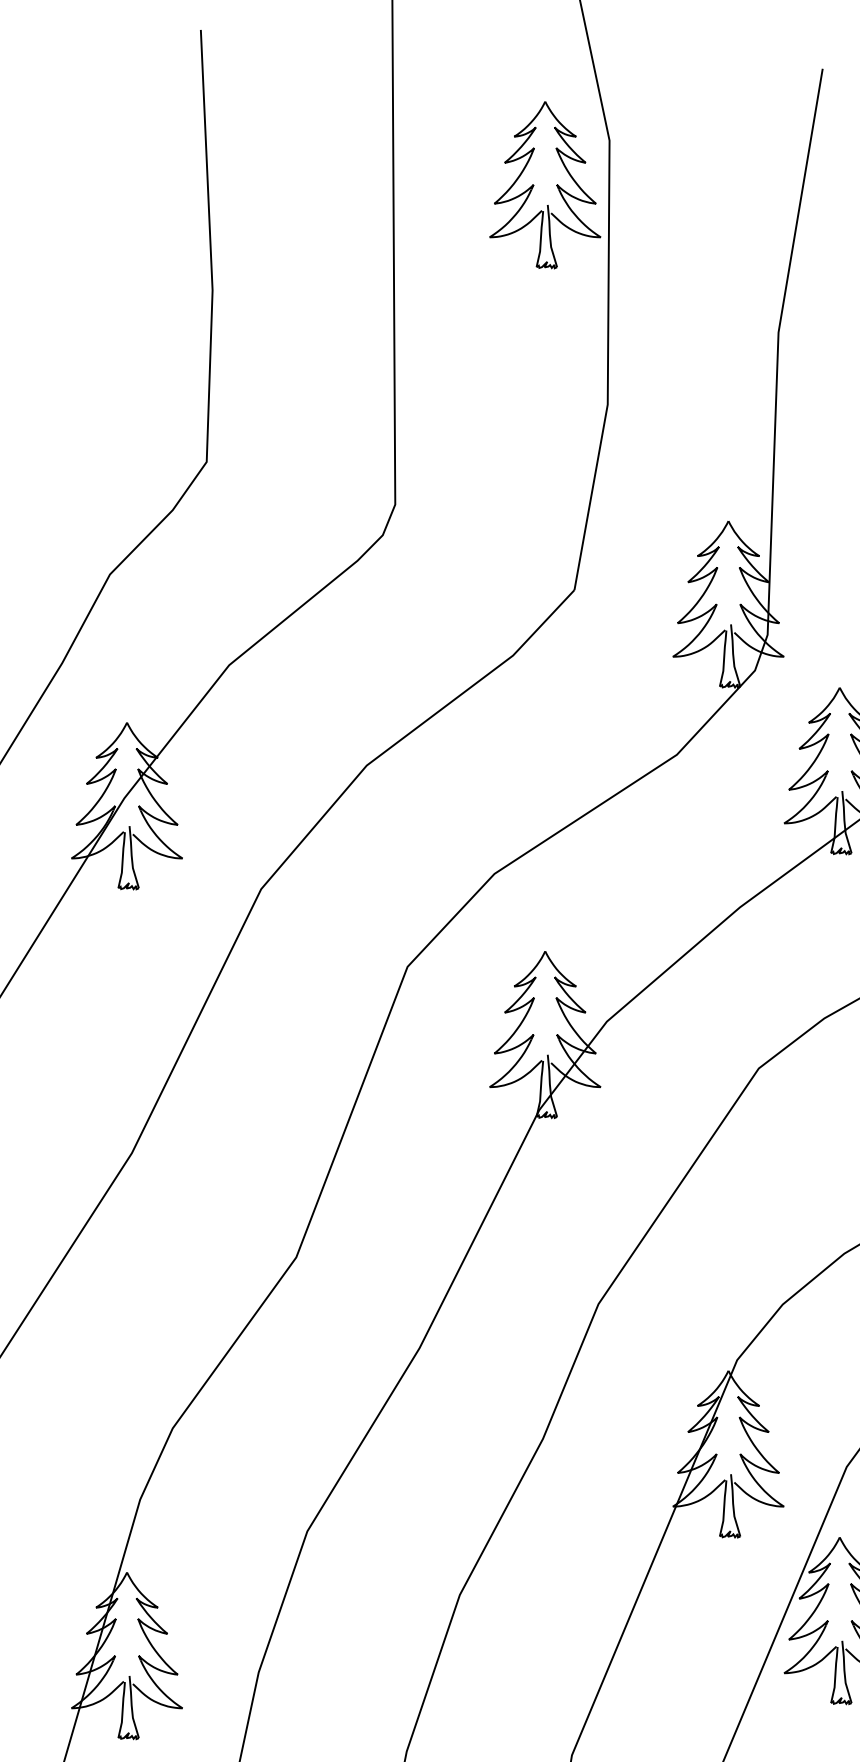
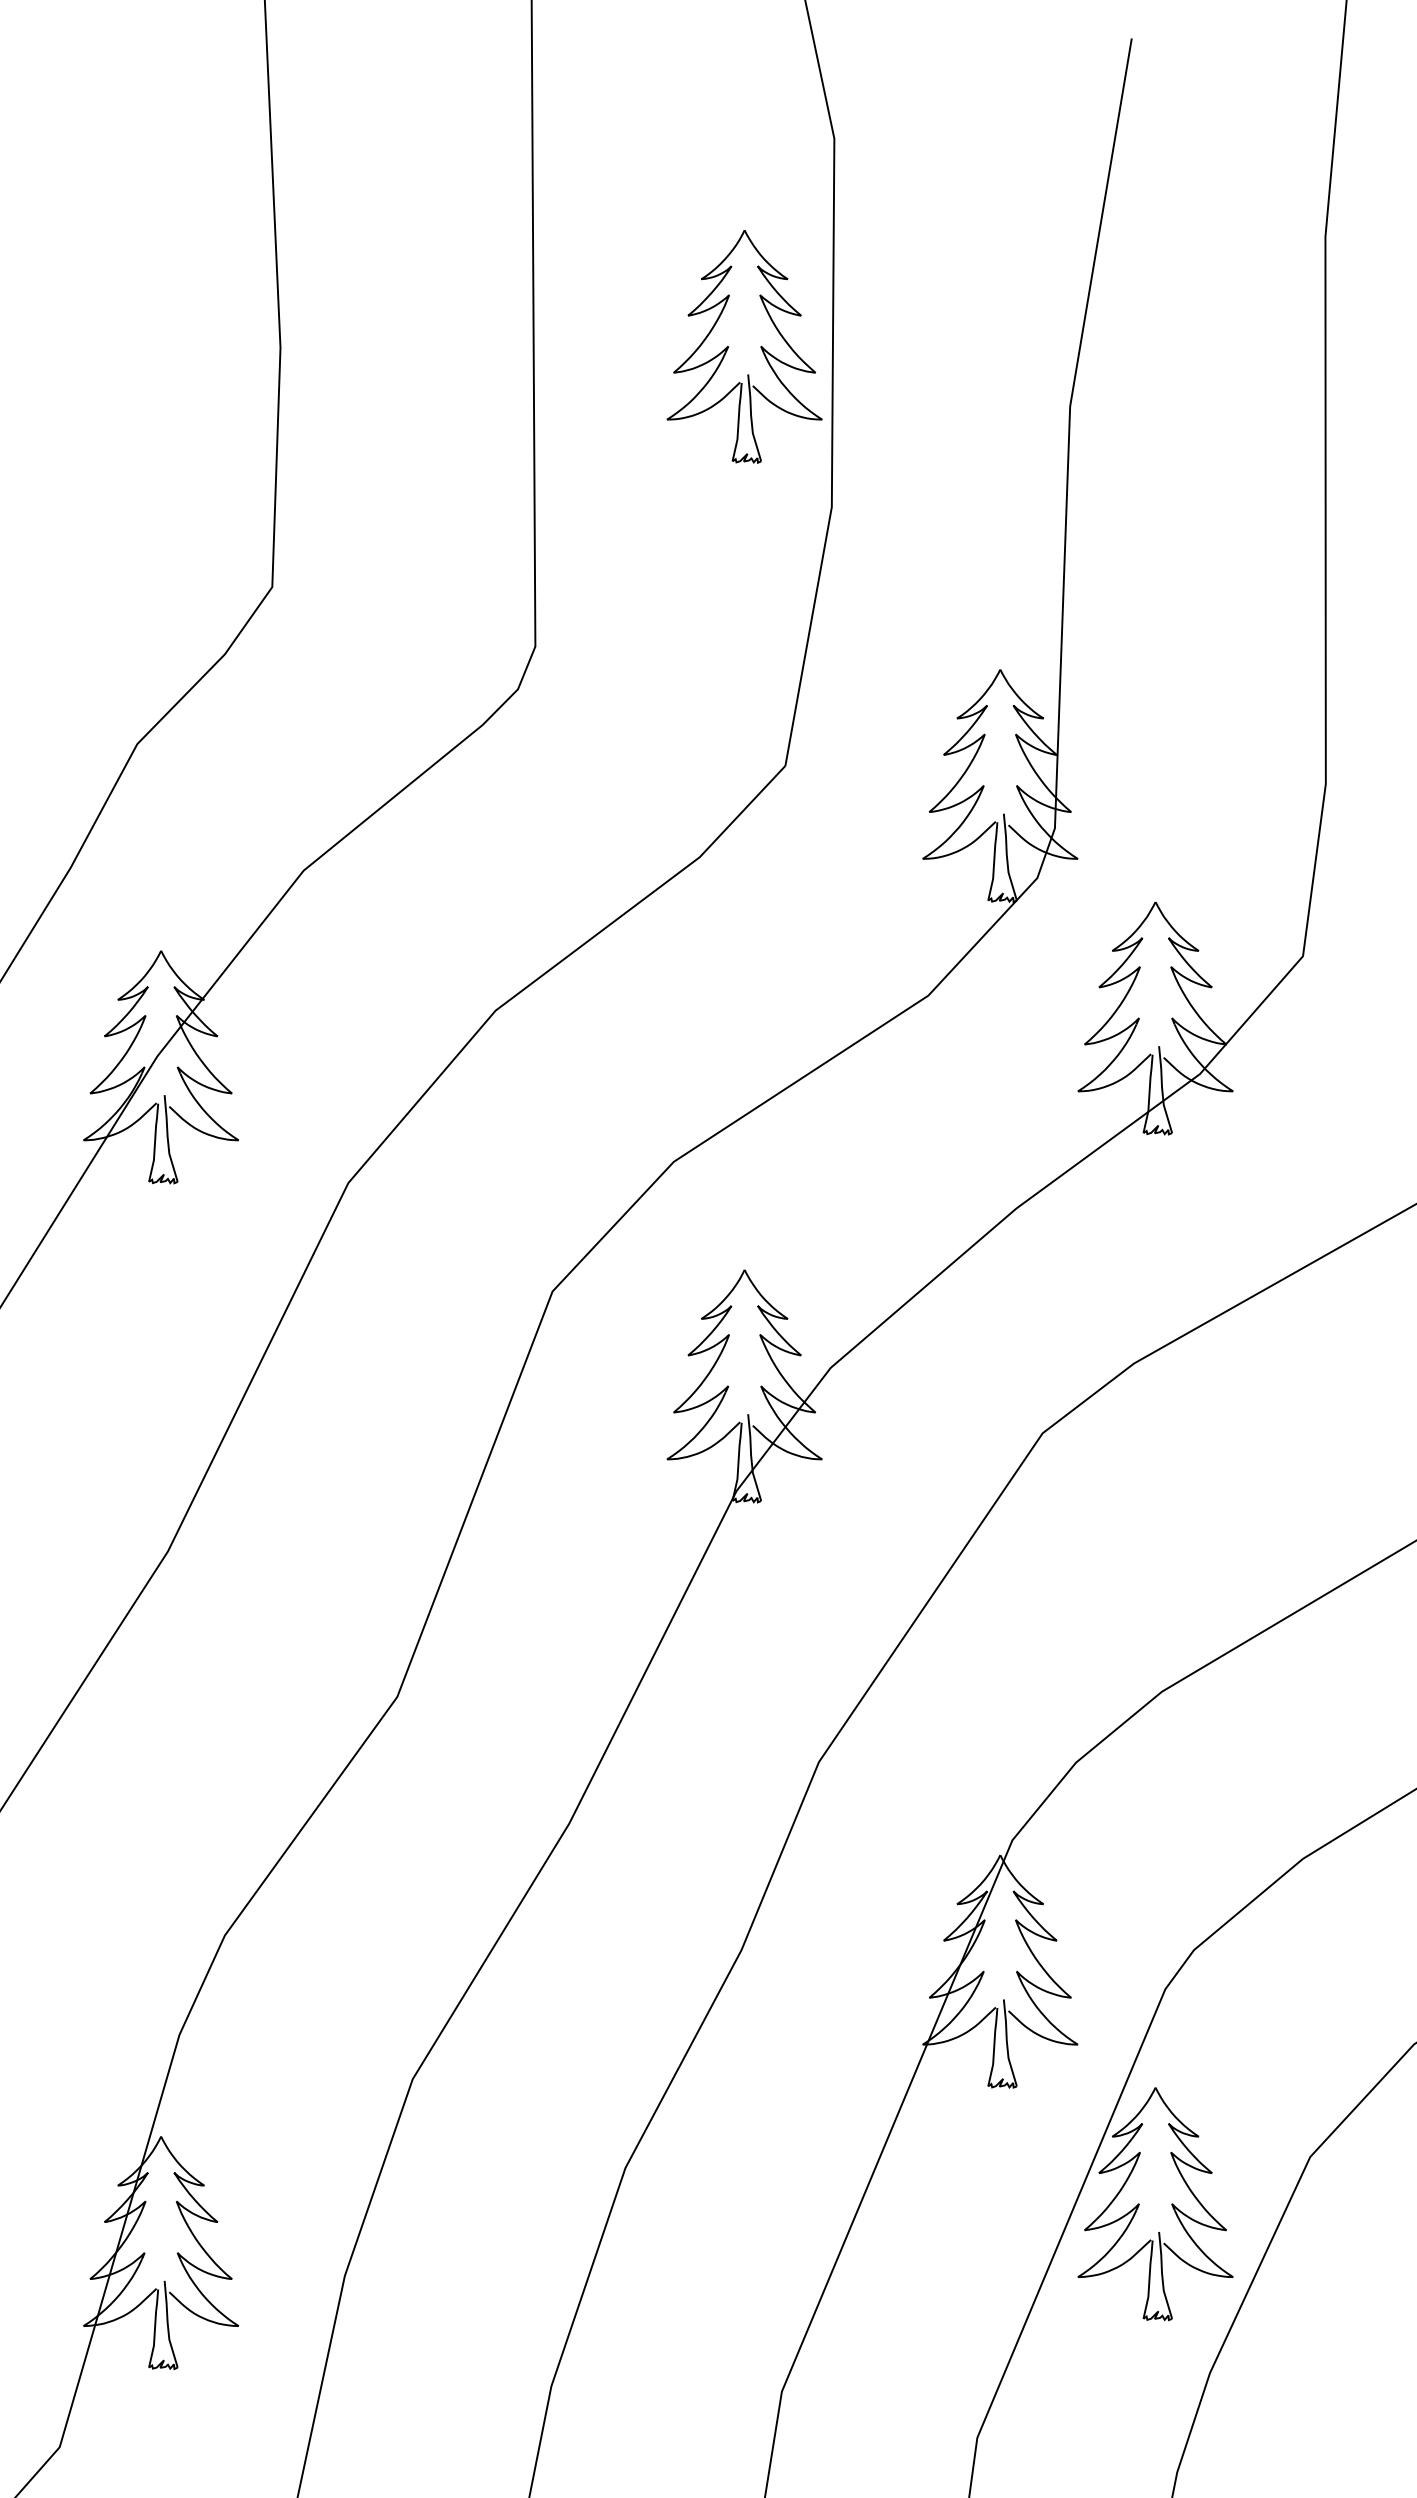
part: (534, 184) -> (729, 346), moved

